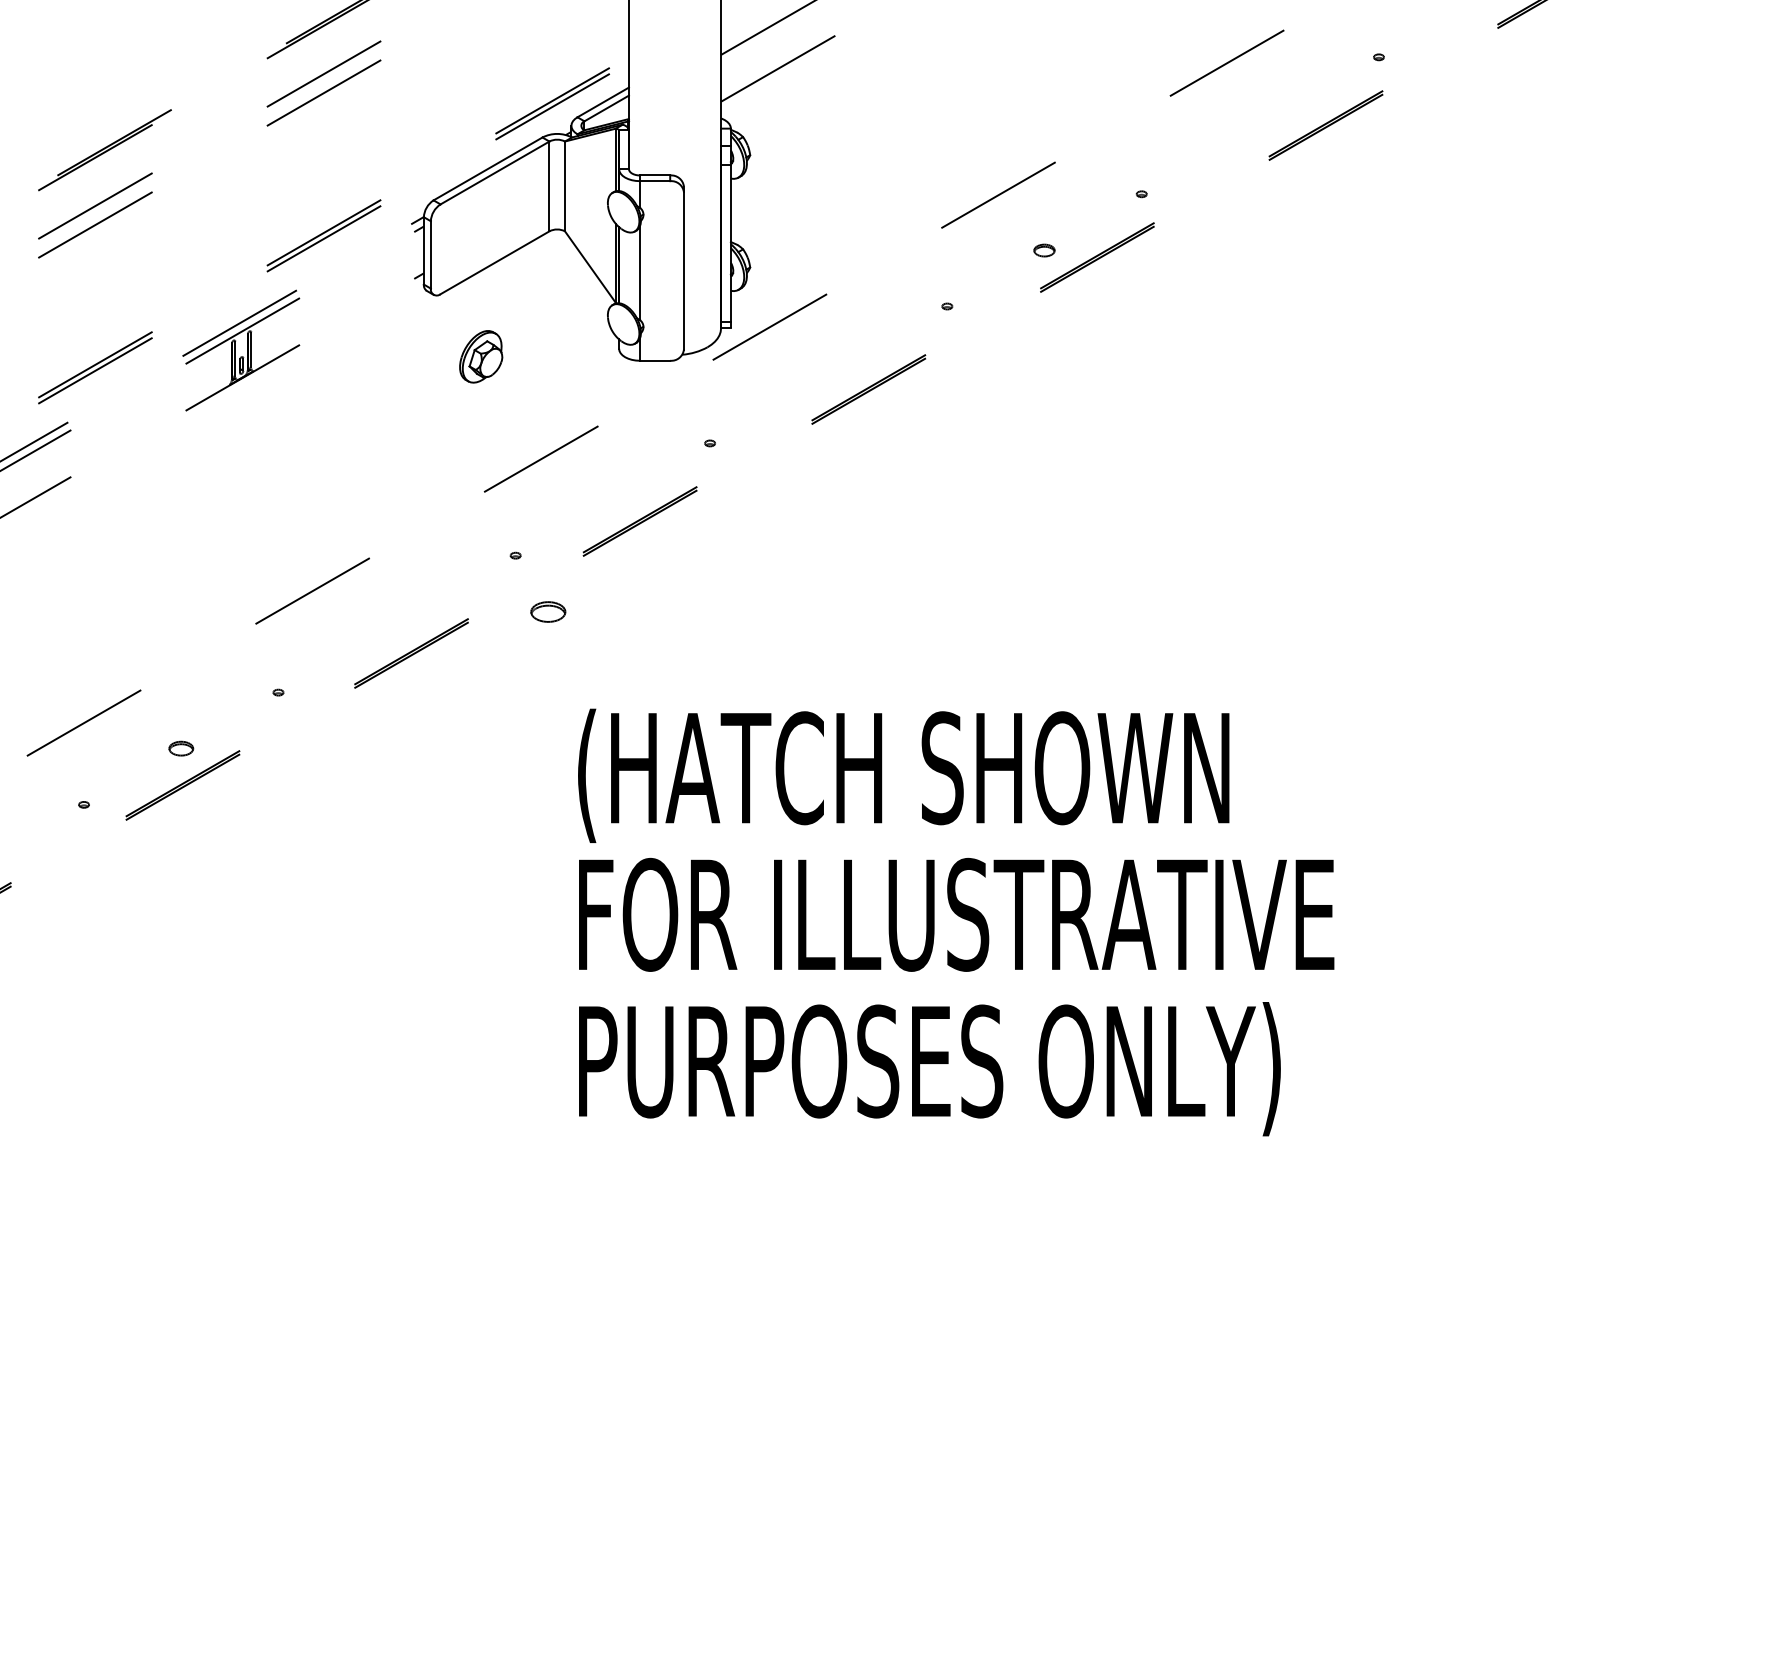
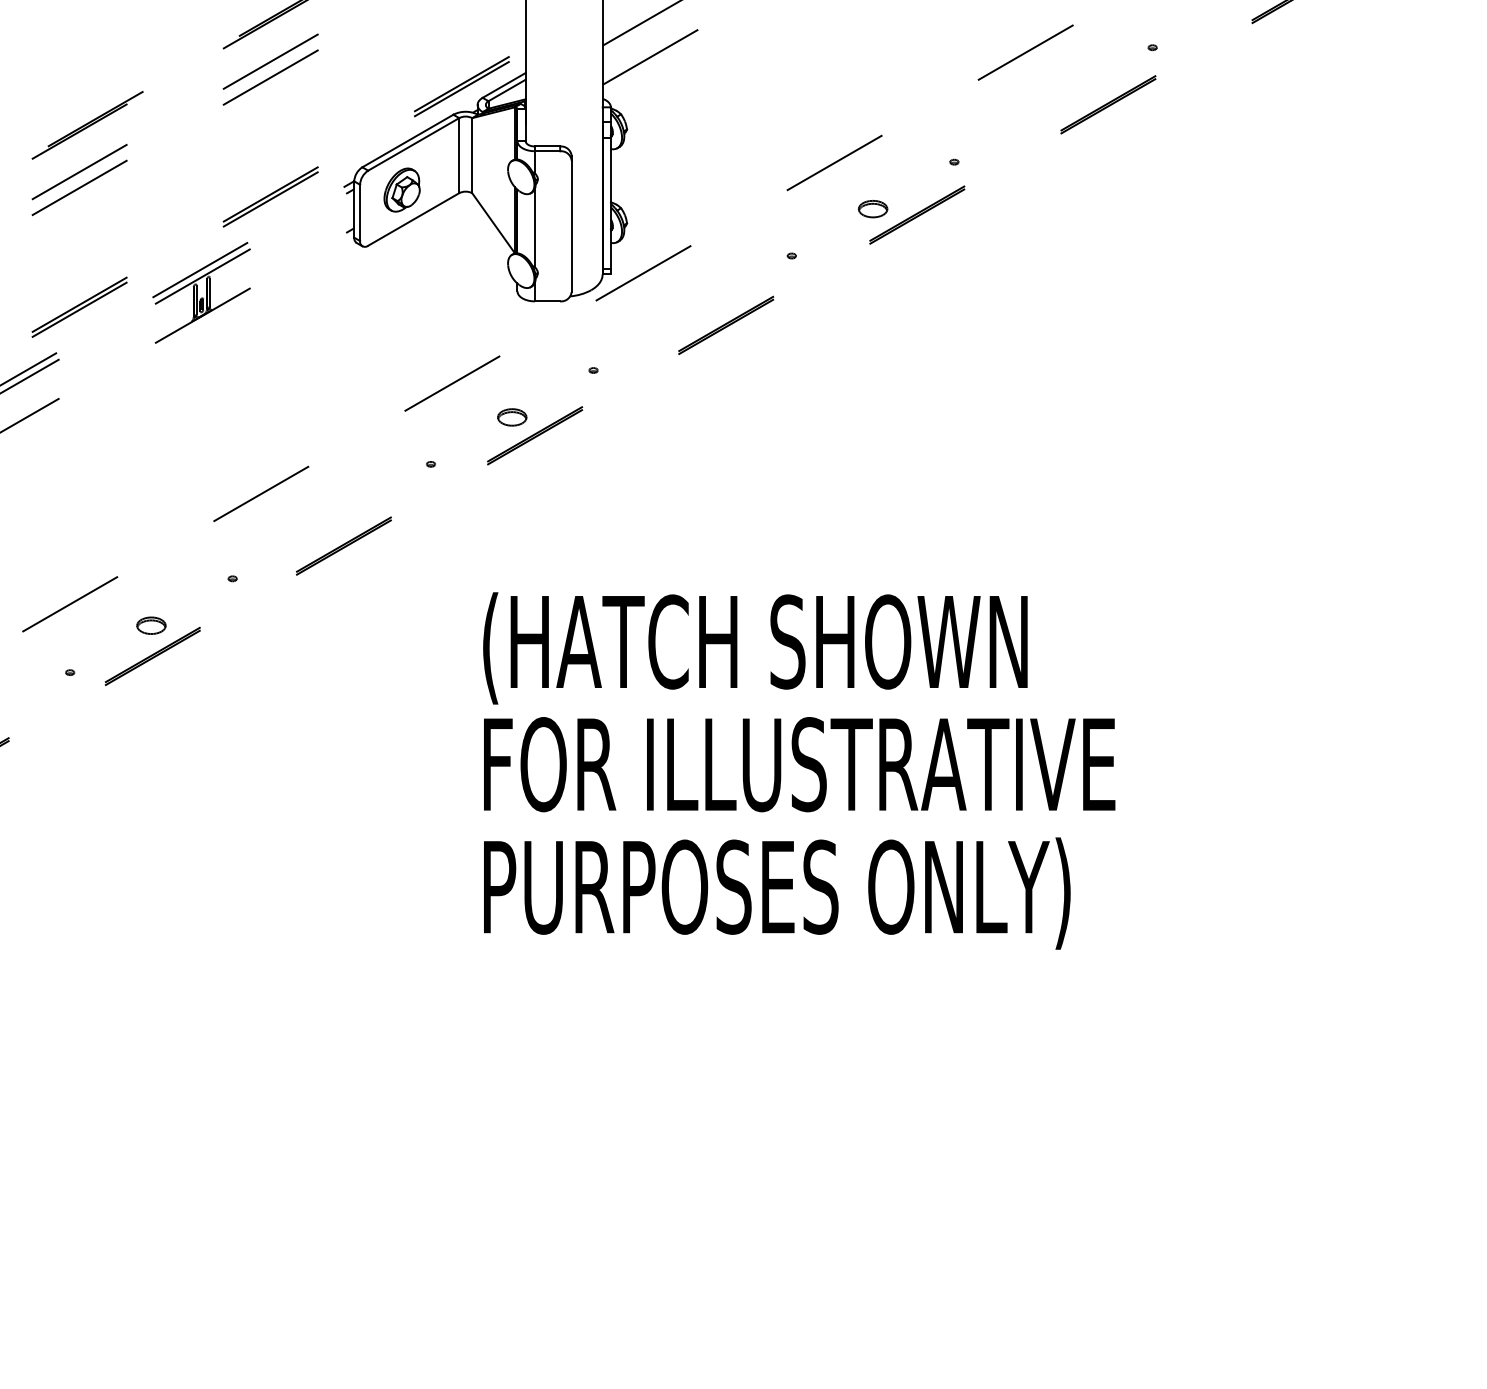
part: (1043, 250) -> (872, 209), size x1.67
part: (480, 356) -> (401, 189), moved
part: (548, 612) -> (512, 417), moved
part: (181, 748) -> (151, 625), size x1.43

